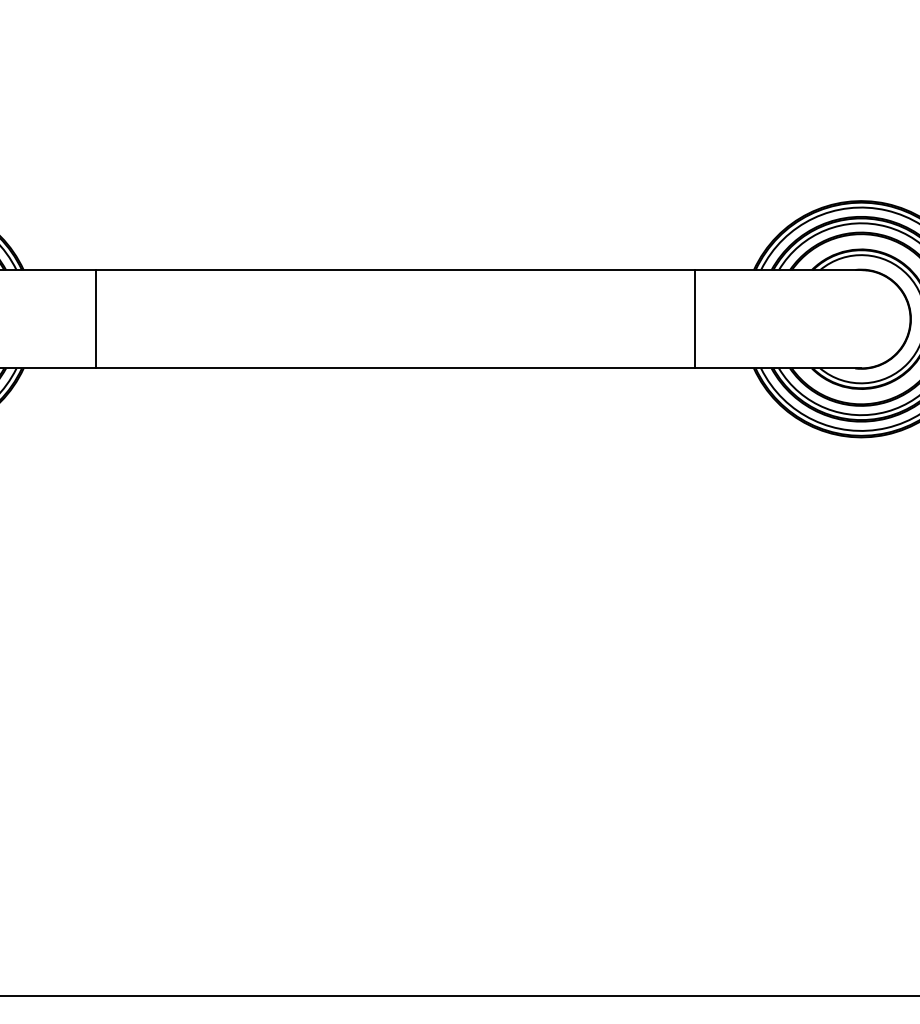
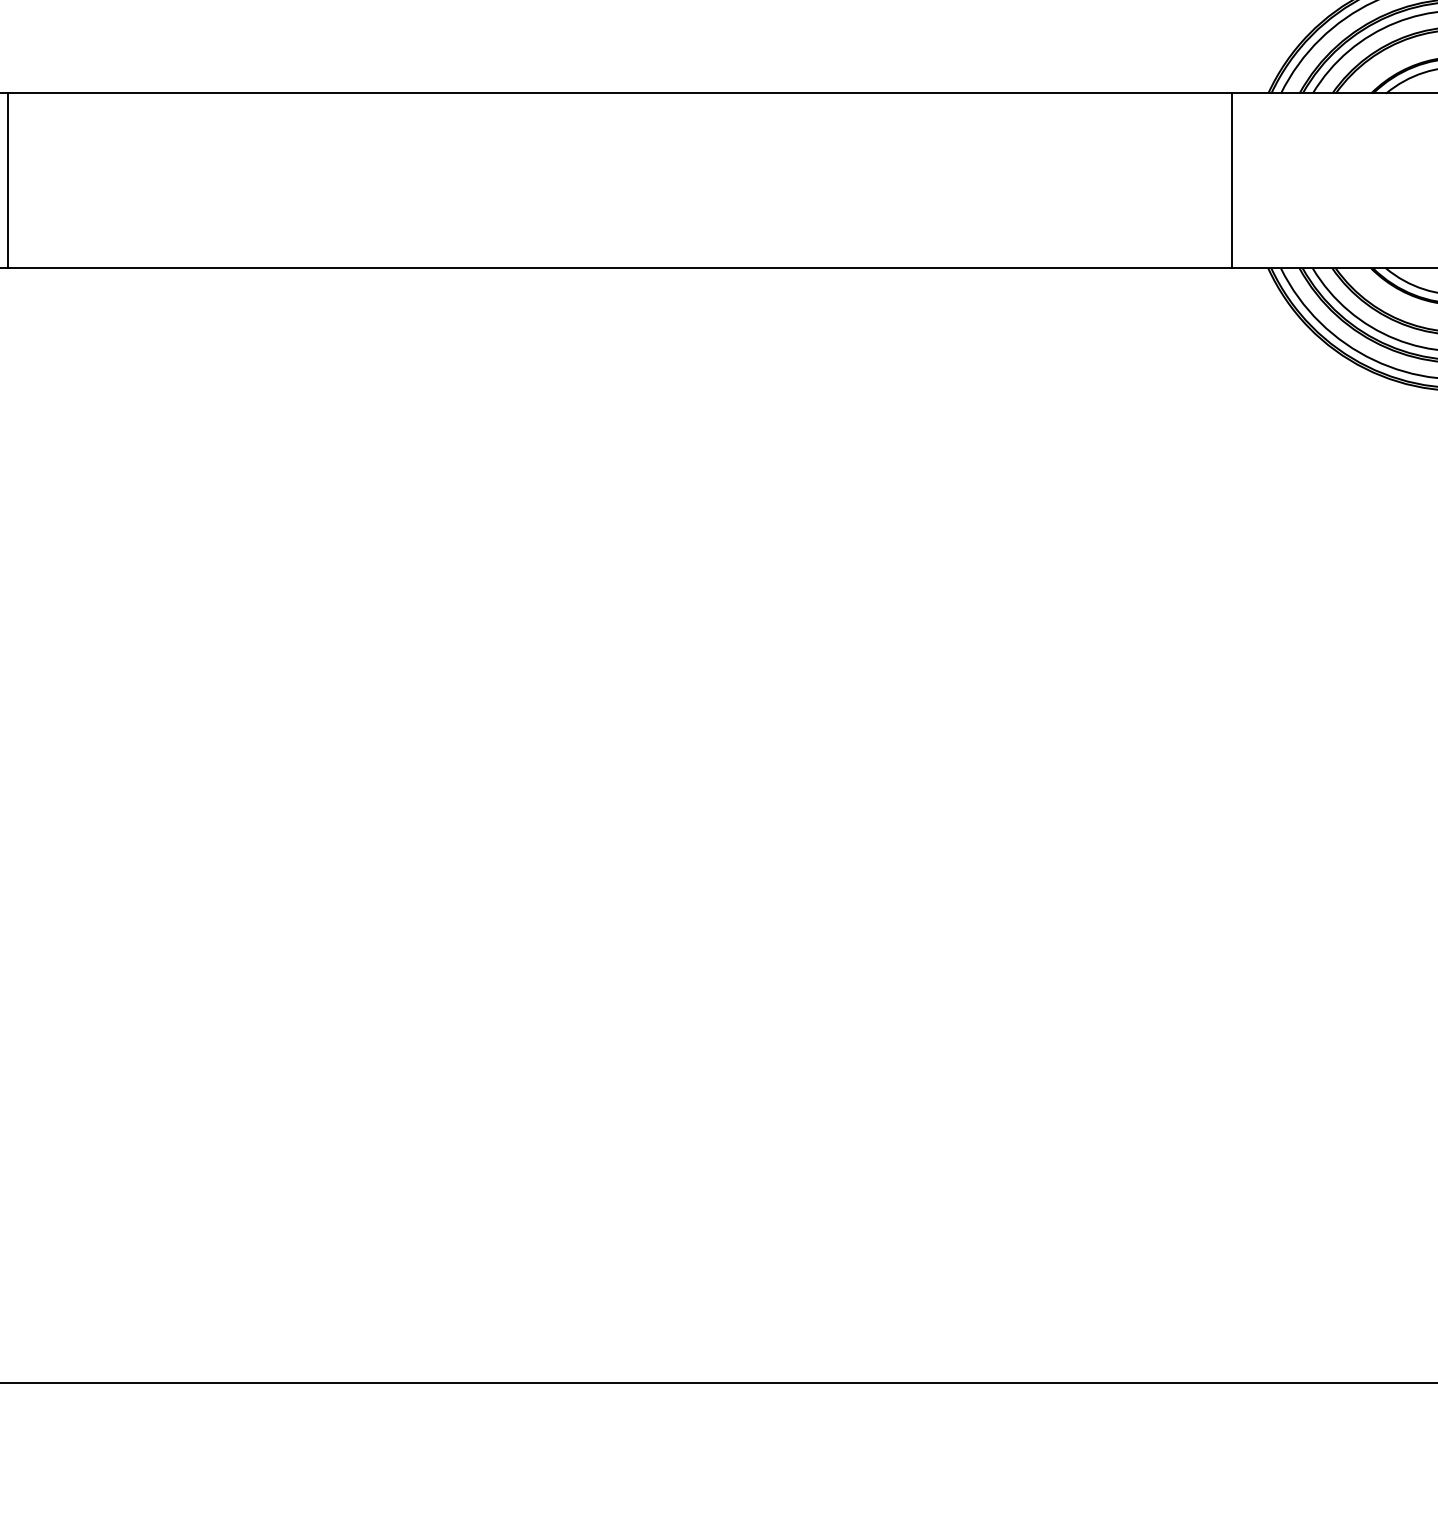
line: (96, 318) -> (8, 179), moved
line: (695, 318) -> (1231, 179), moved

